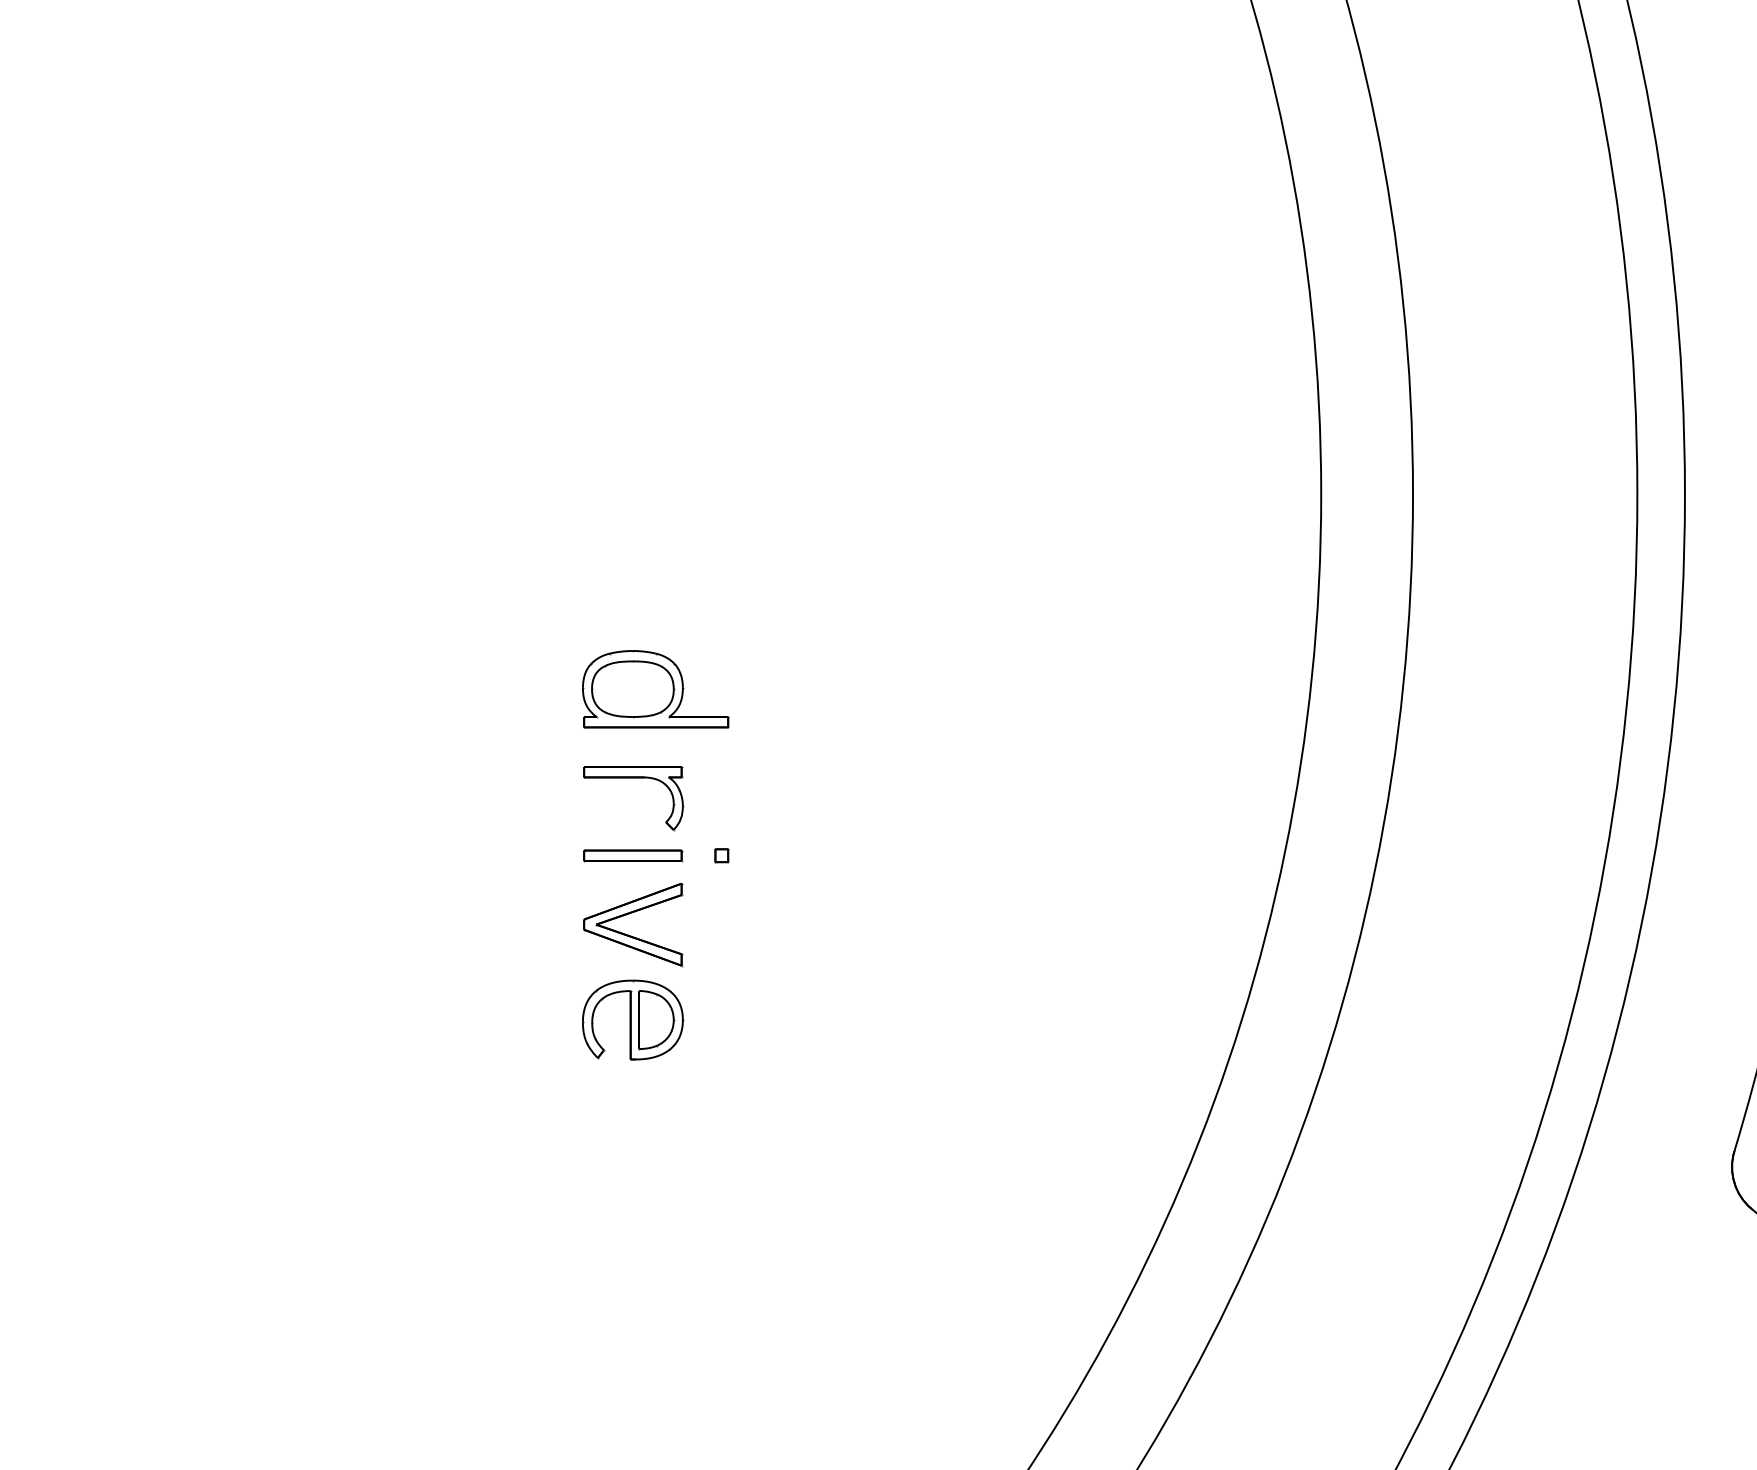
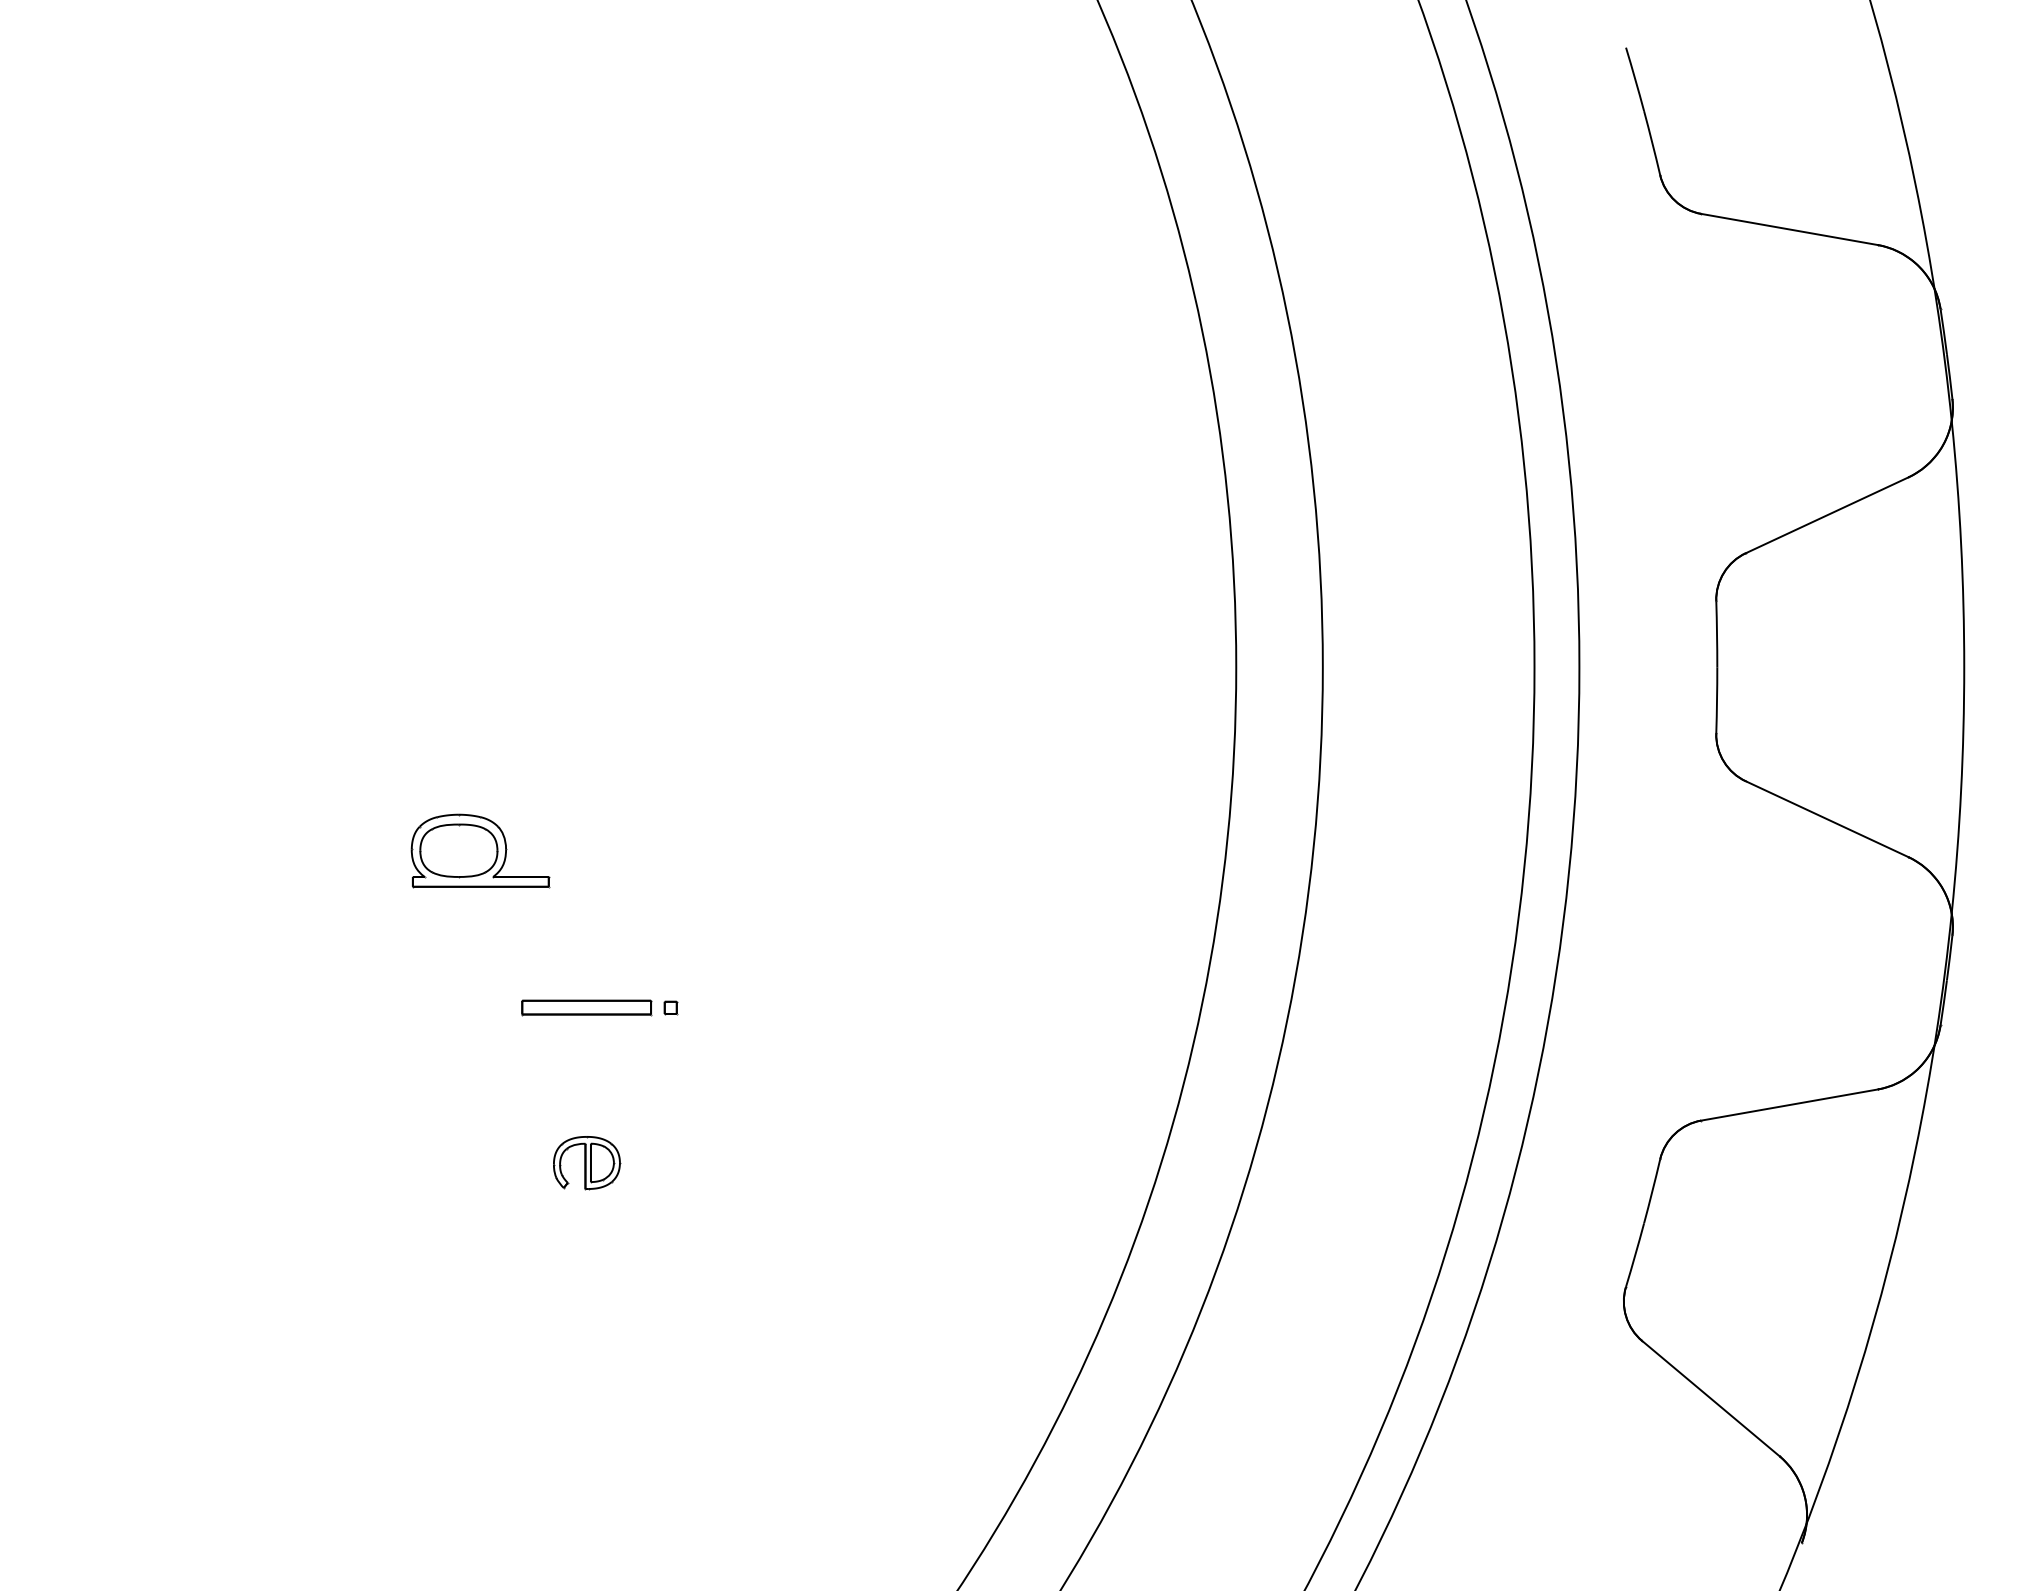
part: (655, 688) -> (480, 850), moved
part: (633, 777) -> (587, 934), removed
part: (633, 856) -> (587, 1008), size x1.4
part: (629, 934) -> (583, 1082), removed
part: (632, 1019) -> (586, 1162), size x0.7

